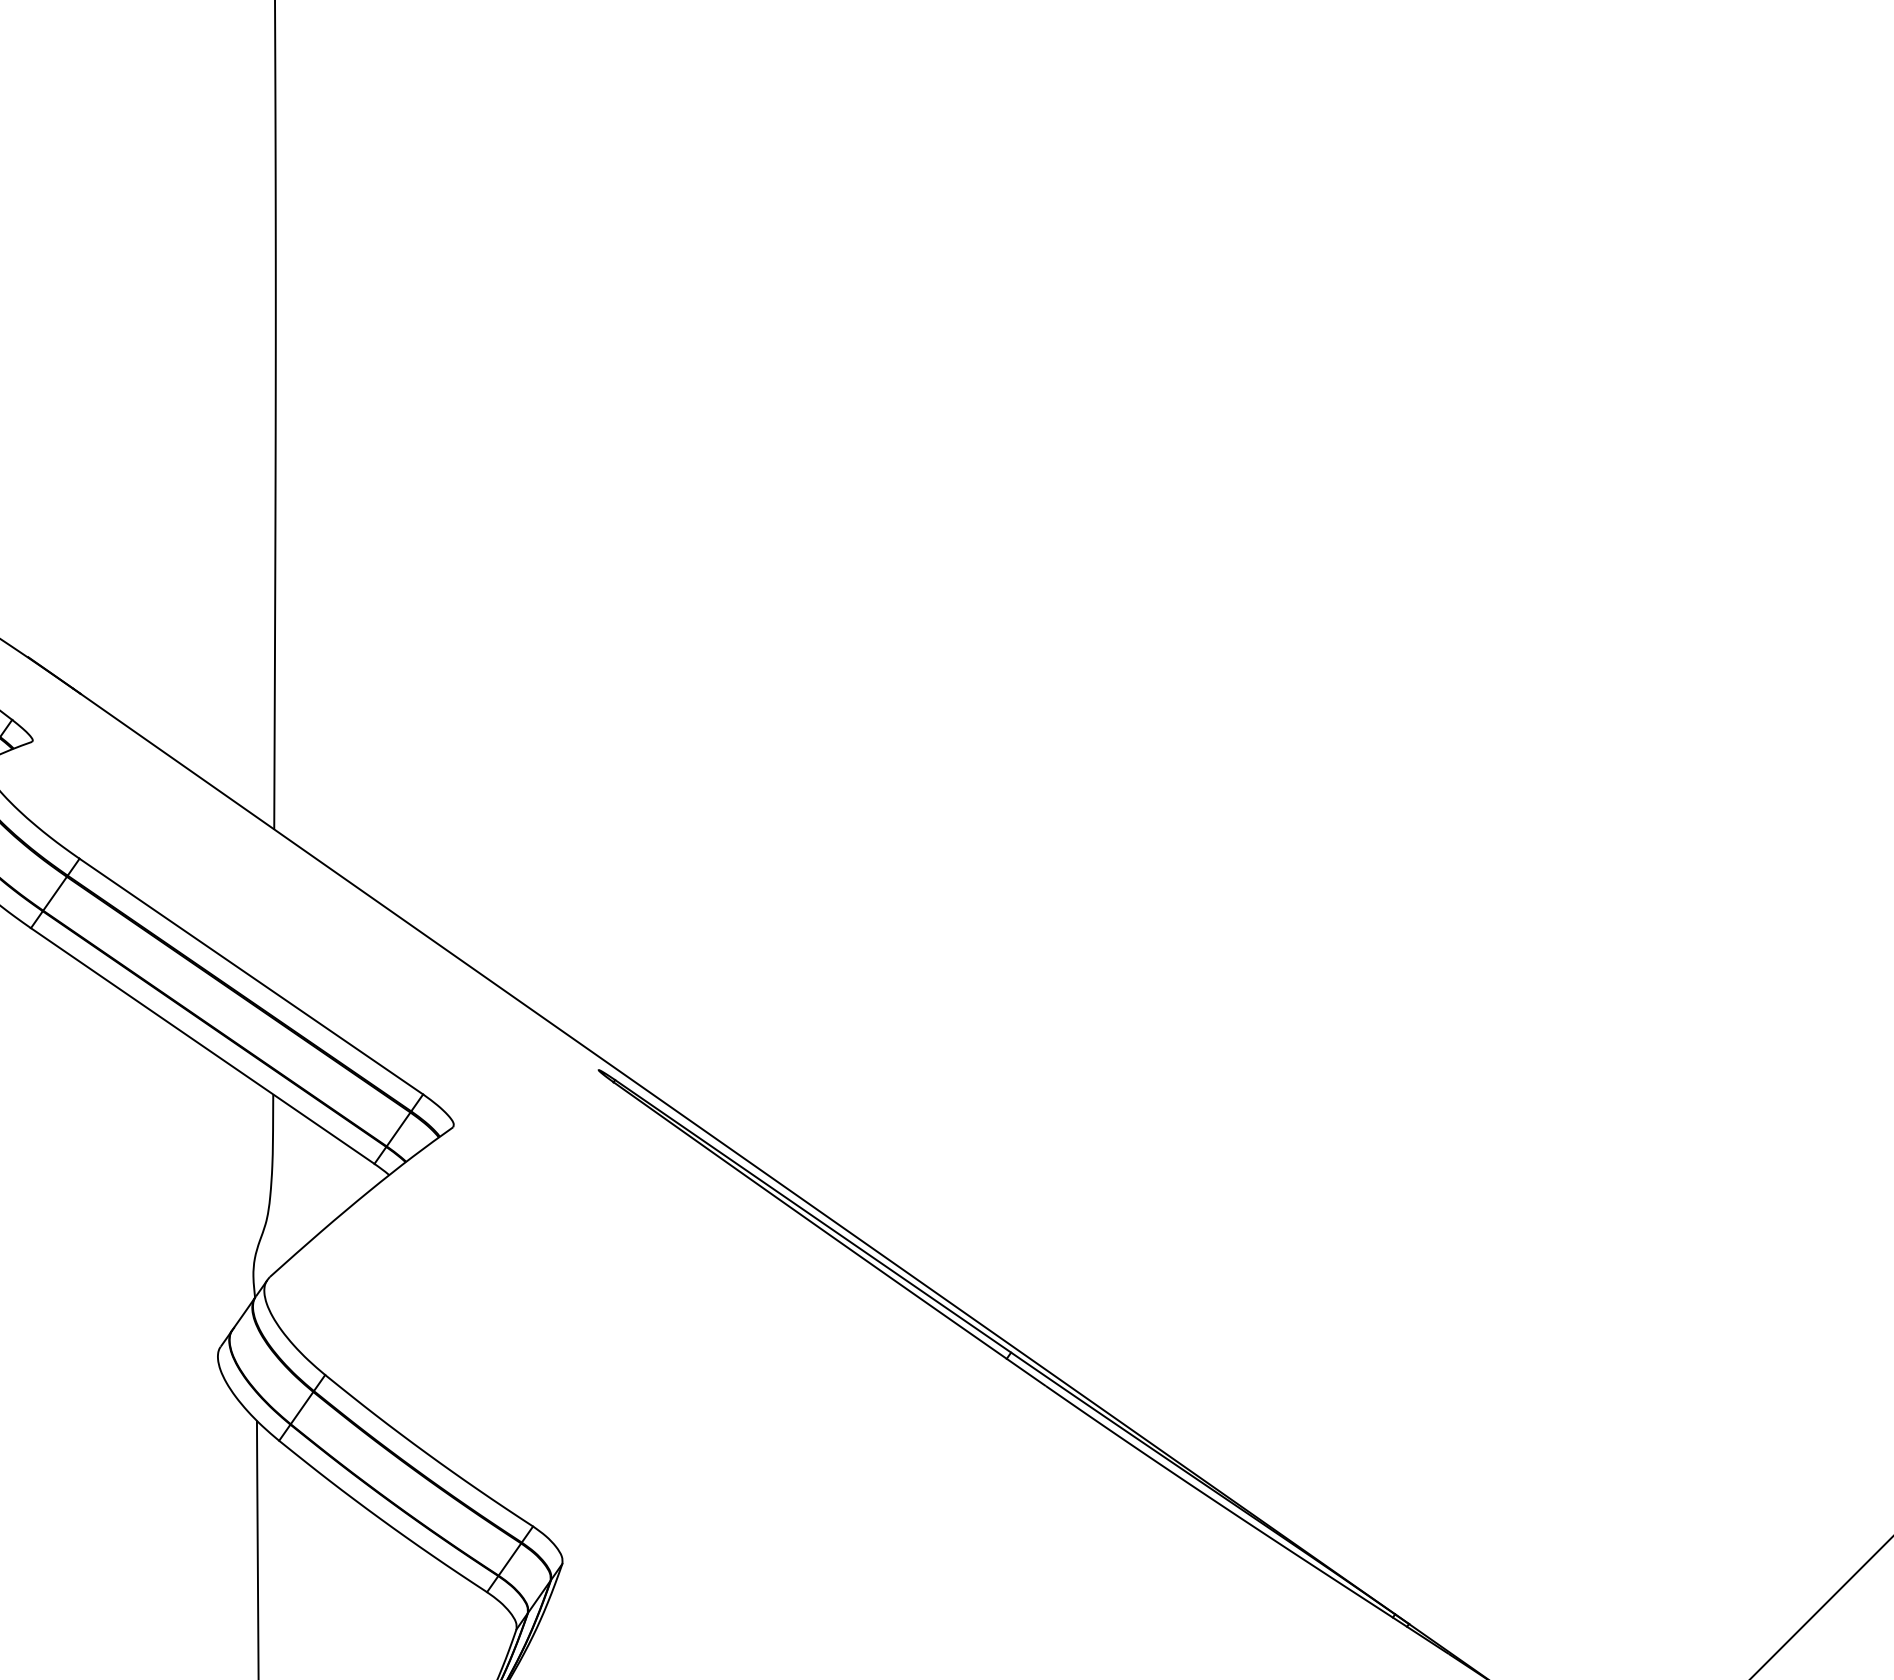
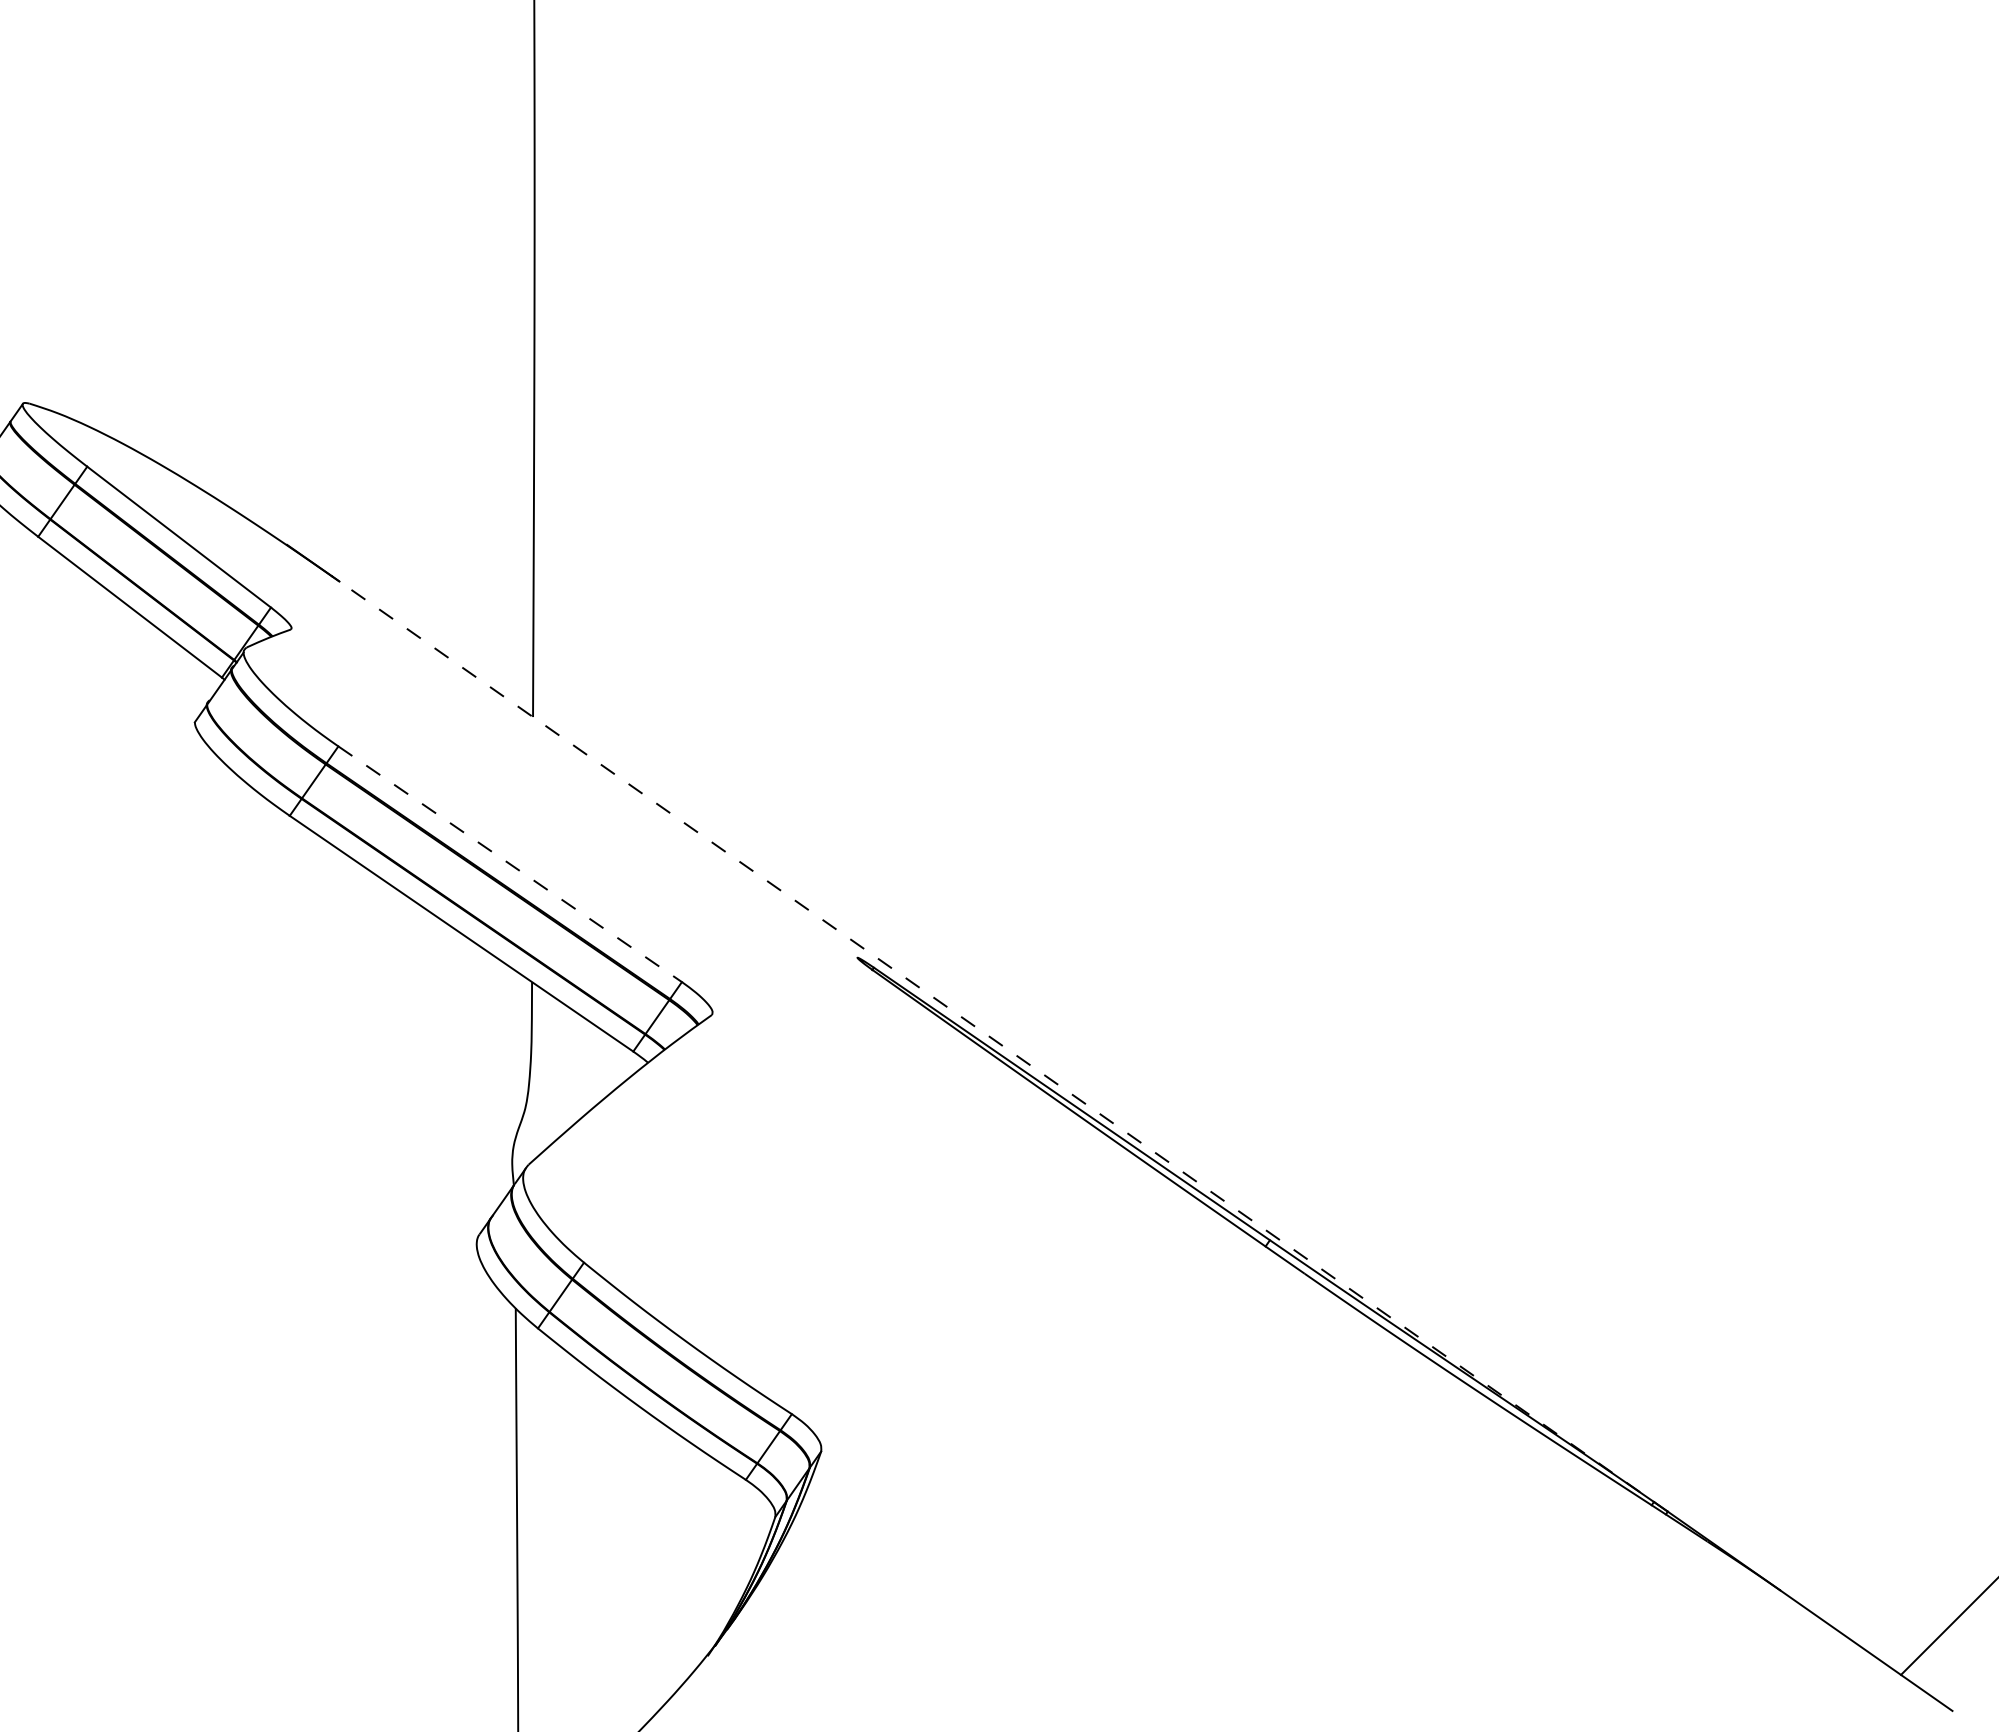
line: (251, 976) -> (510, 864), solid -> dashed
line: (744, 1158) -> (1003, 1046), solid -> dashed

